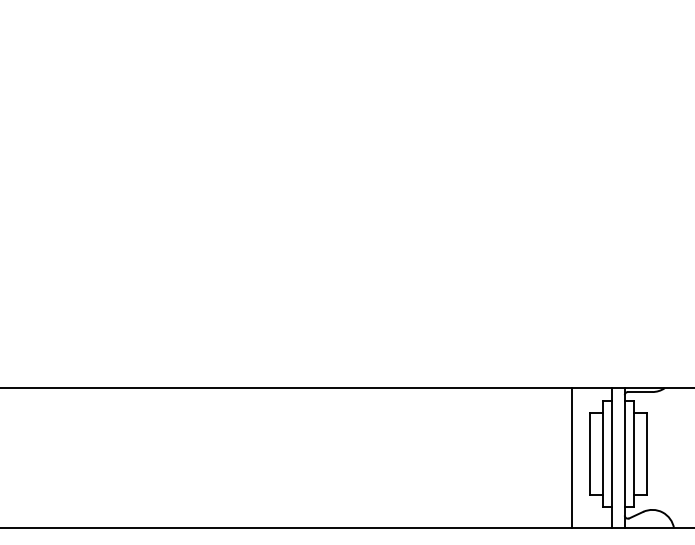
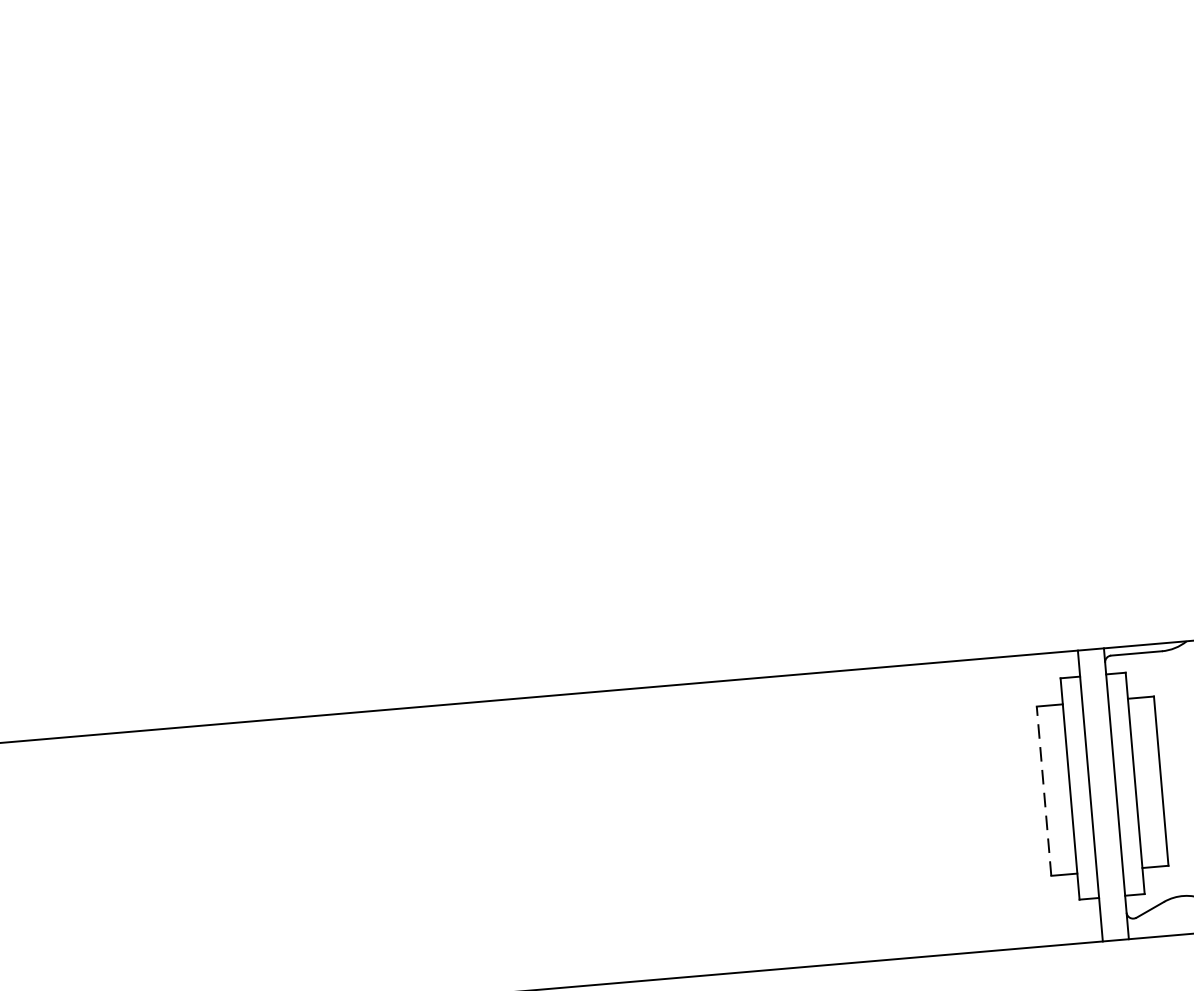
line: (590, 454) -> (1044, 791), solid -> dashed
line: (571, 458) -> (1005, 803), removed

